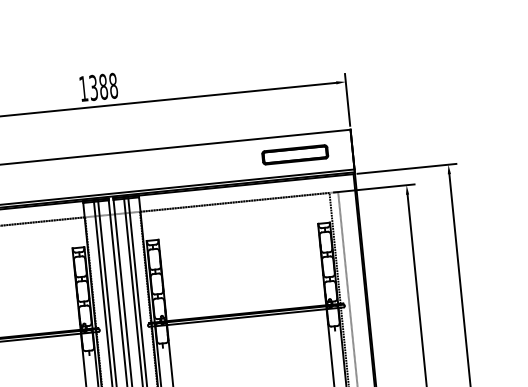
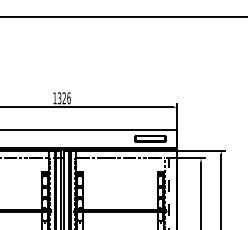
text: (108, 86) -> (66, 98), 1388 -> 1326

